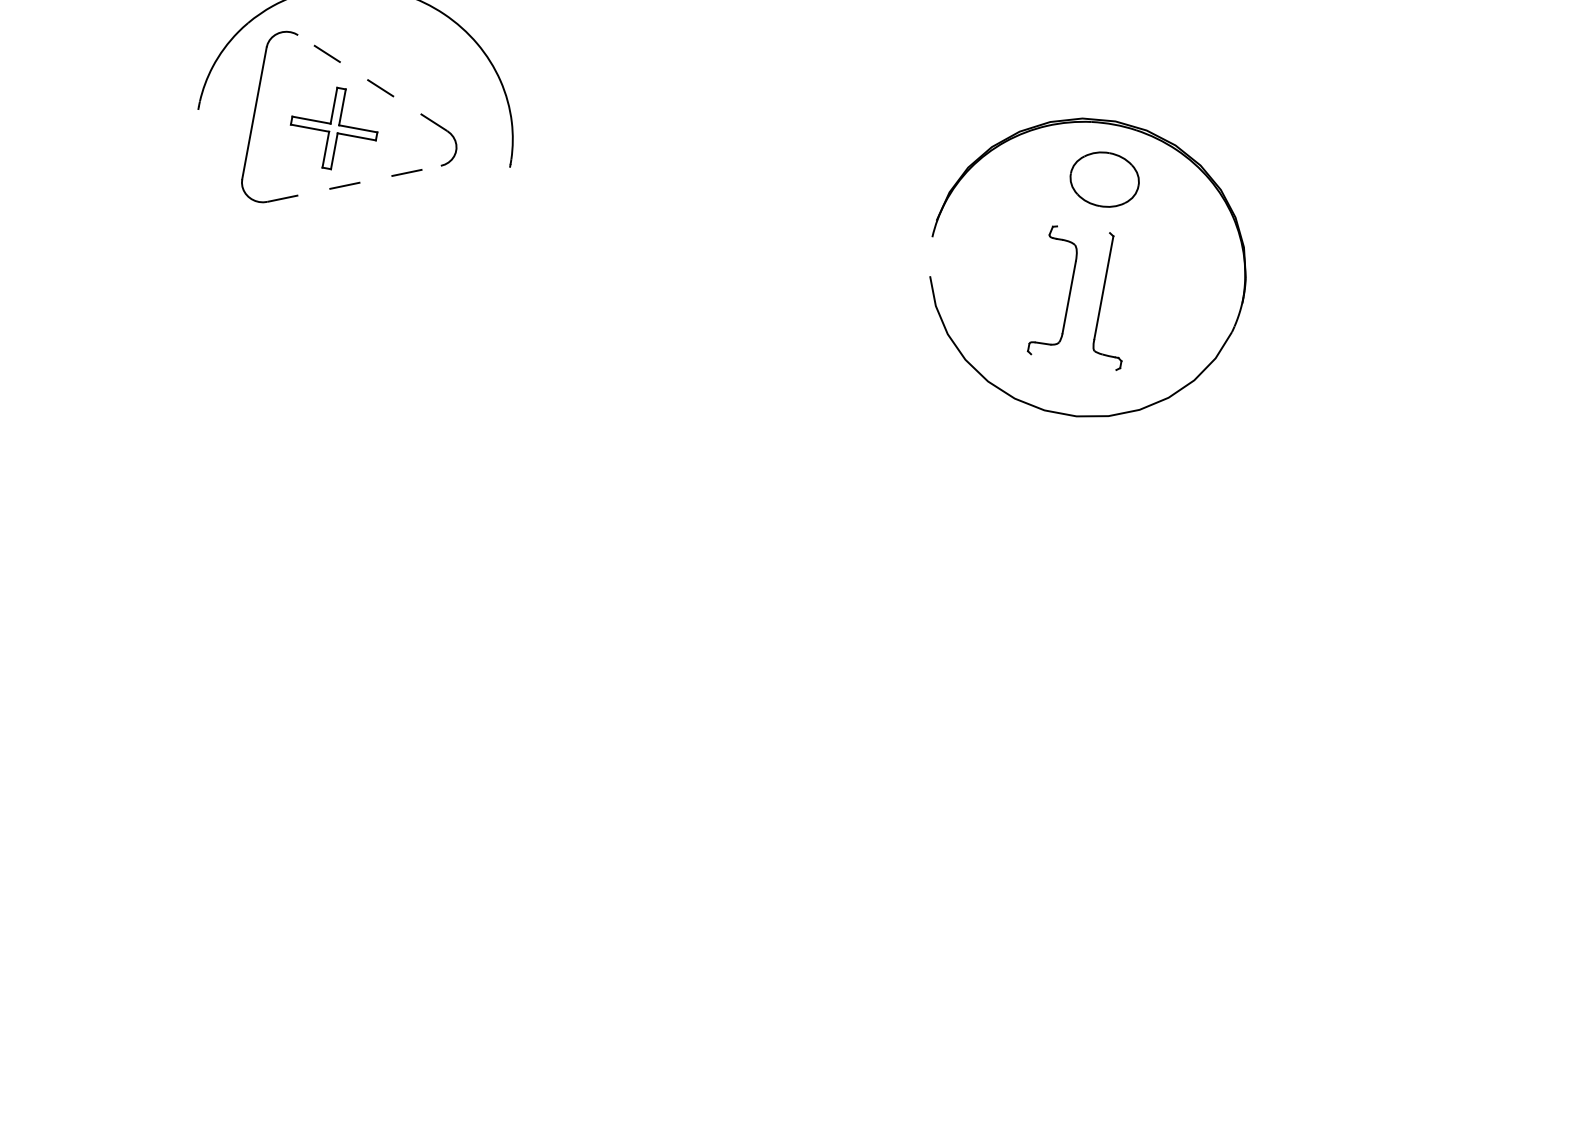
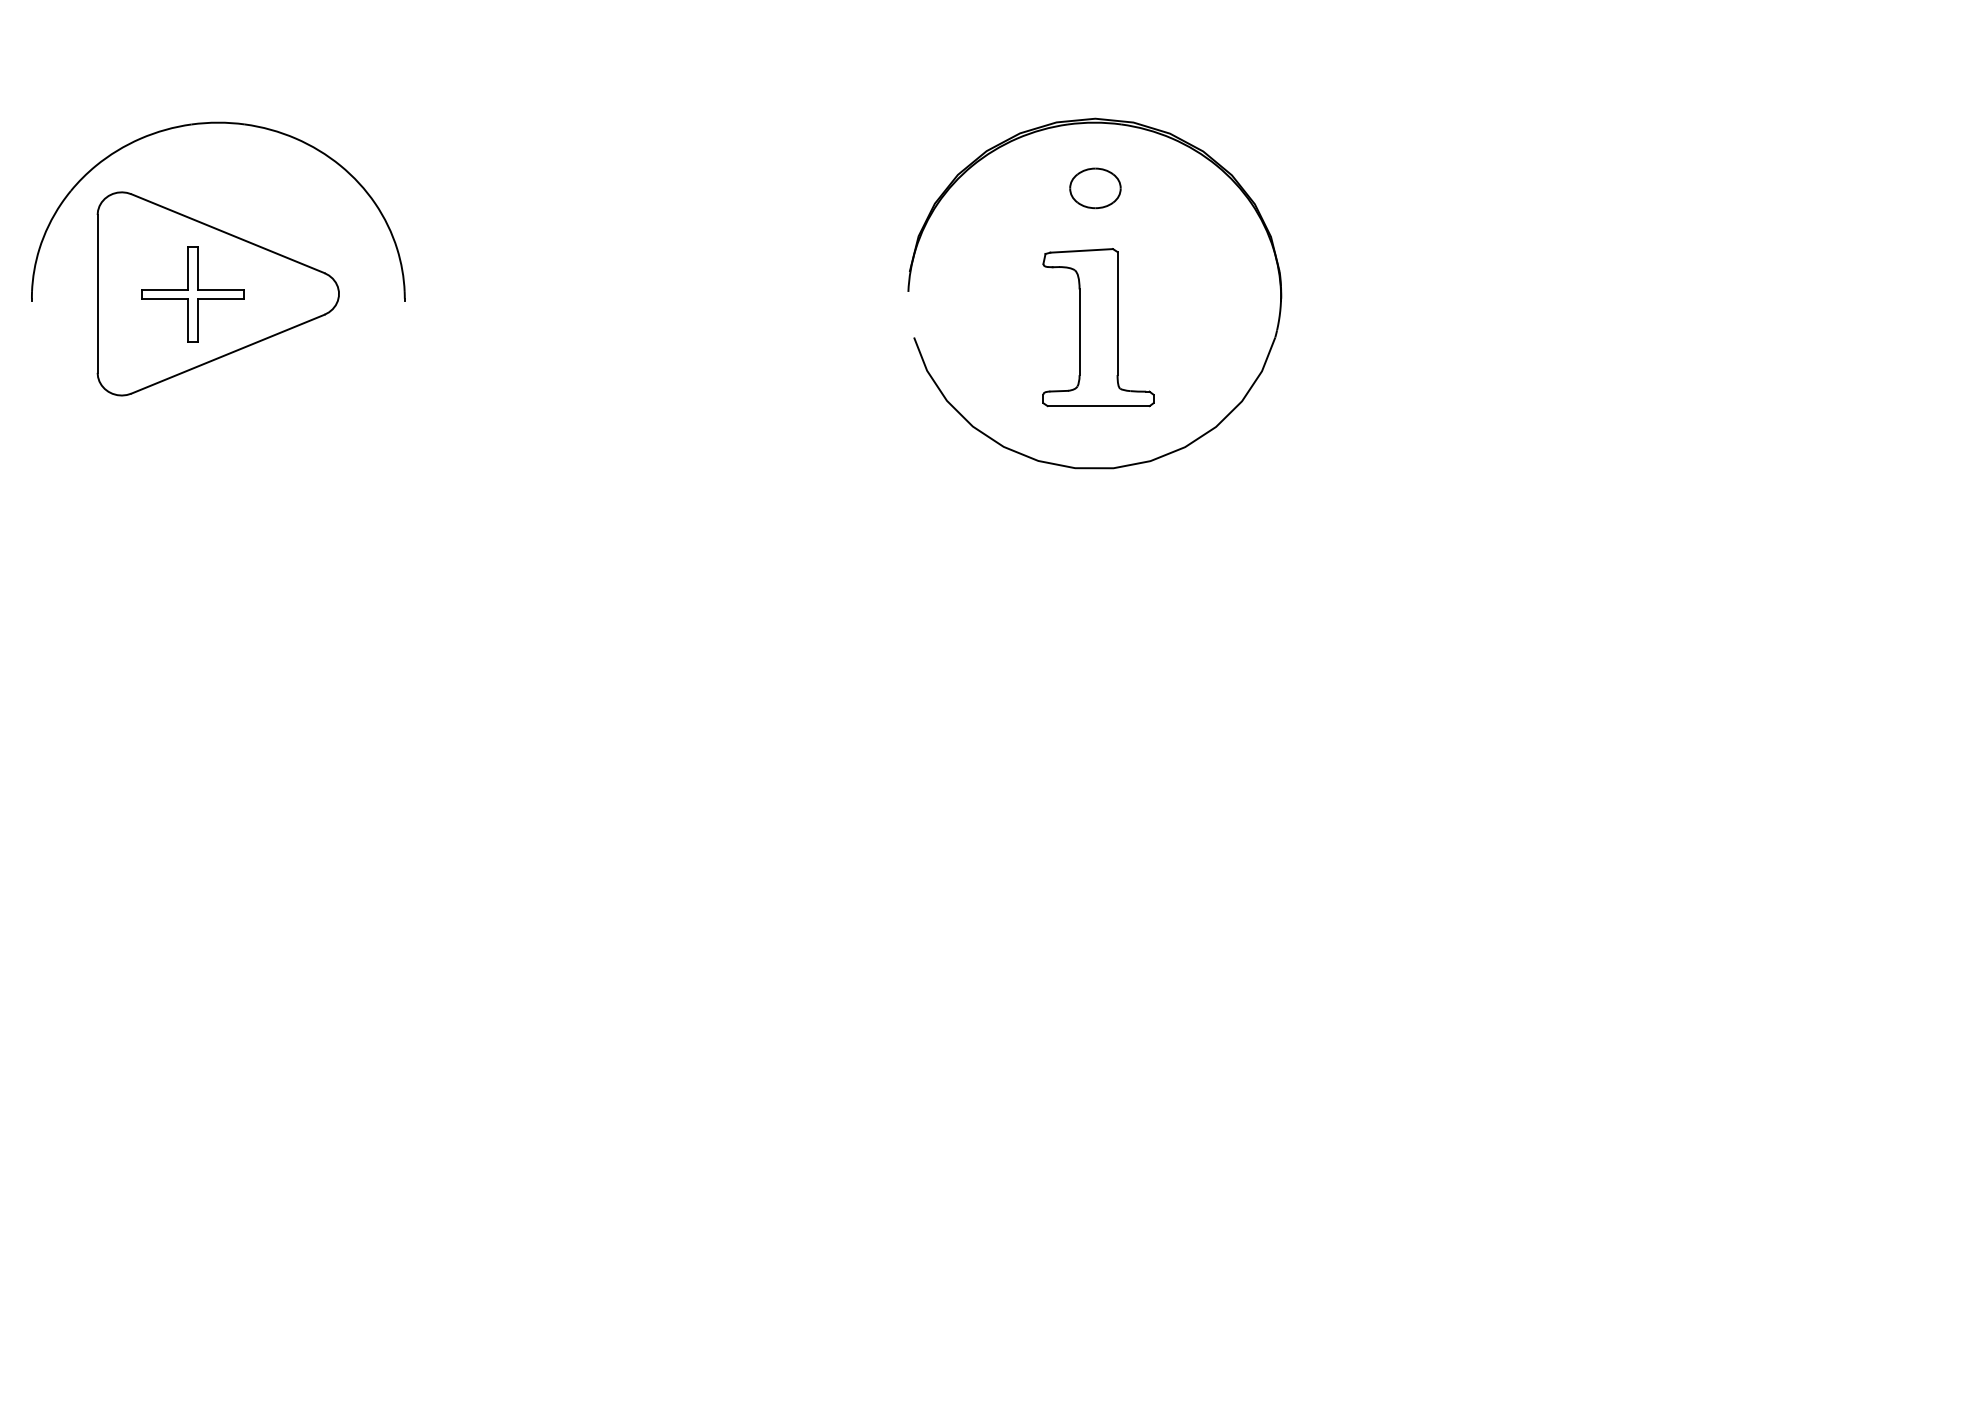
line: (372, 82) -> (227, 233), dashed -> solid
part: (1104, 179) -> (1095, 188), size x0.62
line: (354, 184) -> (228, 354), dashed -> solid
line: (1083, 229) -> (1081, 250), added
line: (1073, 362) -> (1098, 406), added

